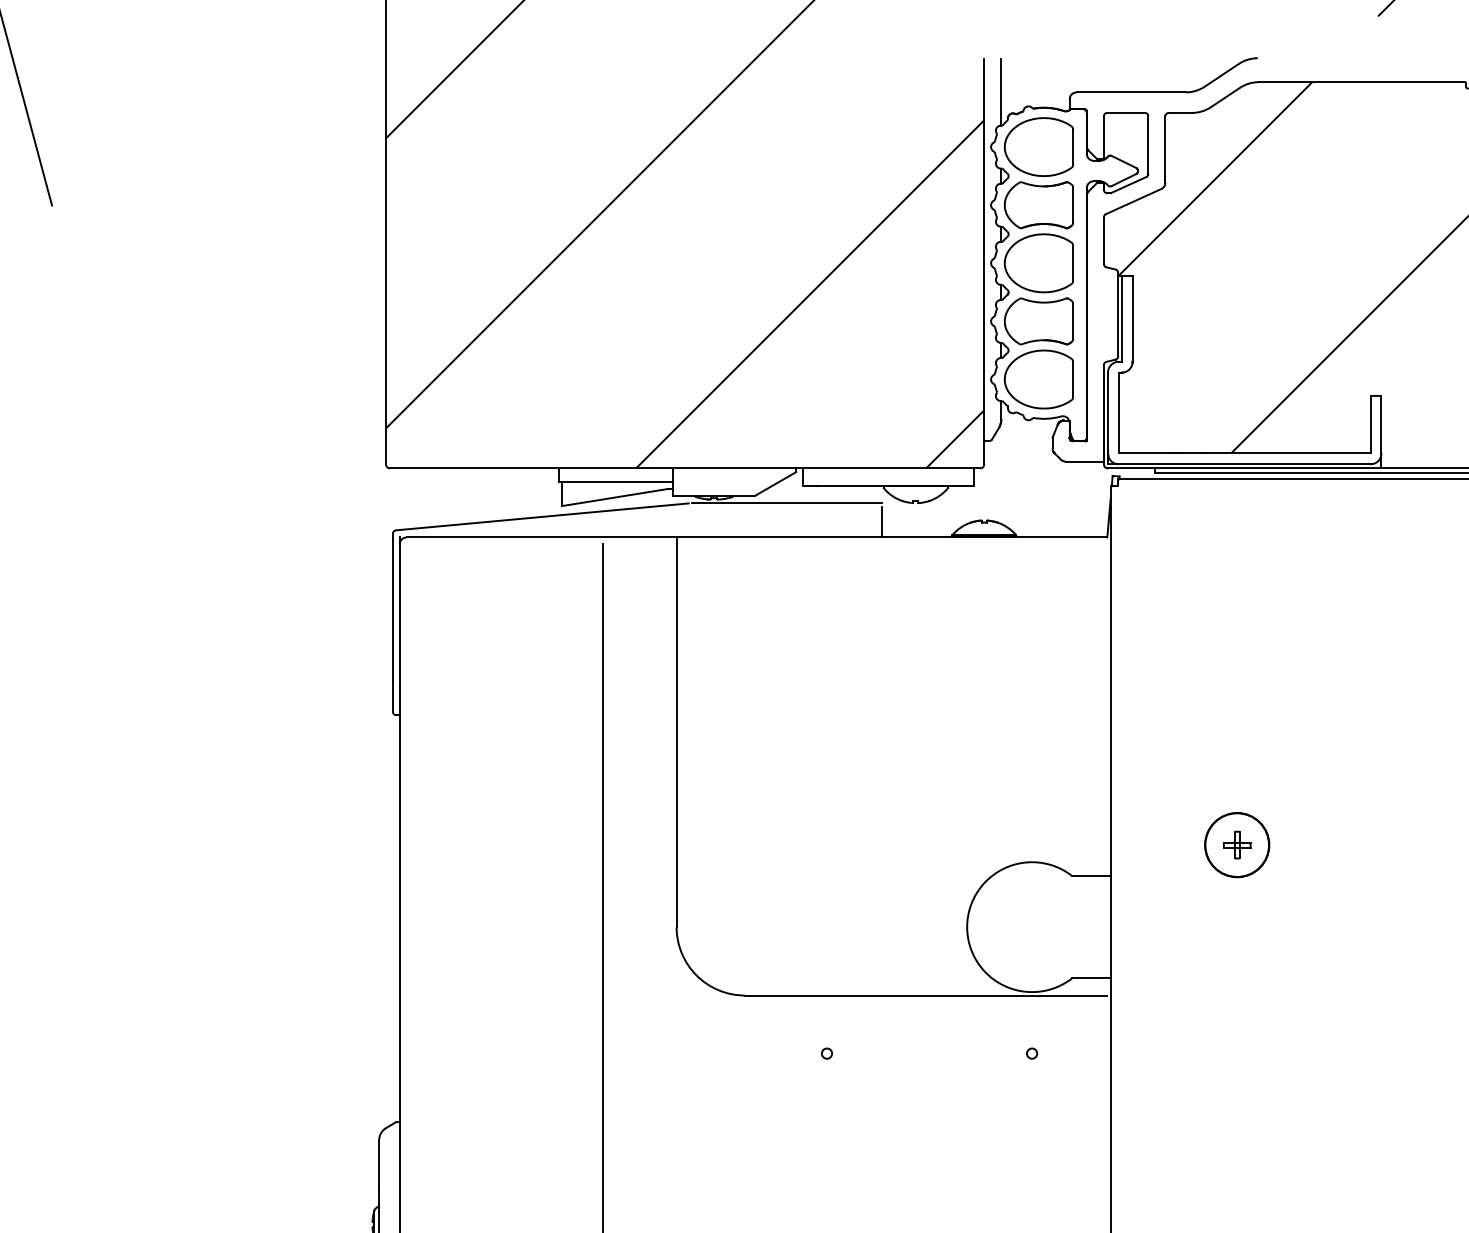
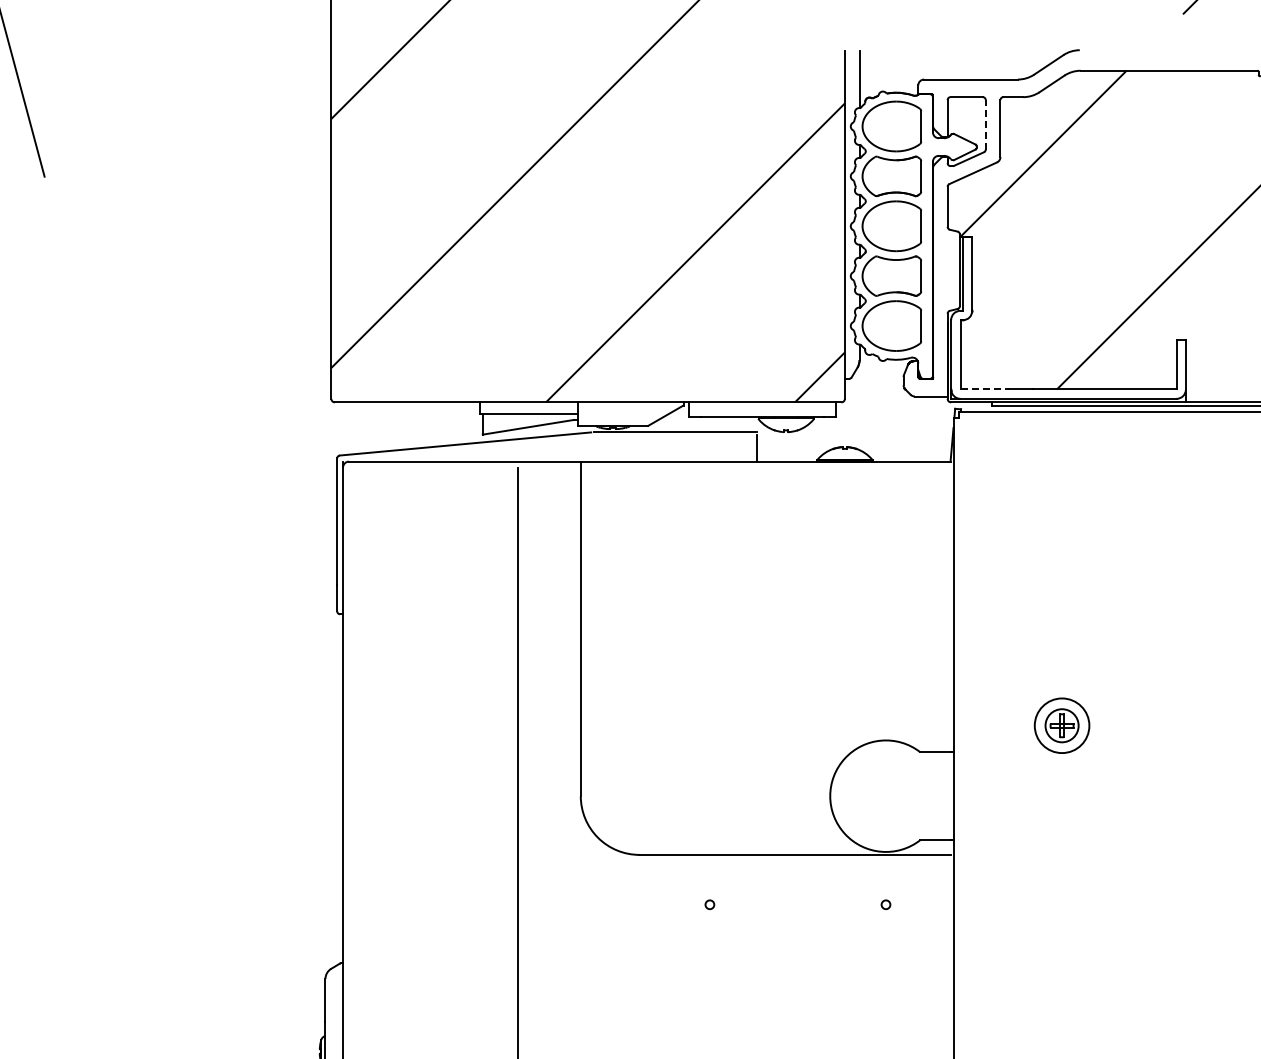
line: (1148, 144) -> (985, 124), solid -> dashed
line: (1148, 453) -> (985, 389), solid -> dashed
circle: (1236, 844) -> (1061, 725), size x0.6

